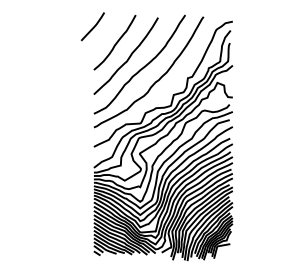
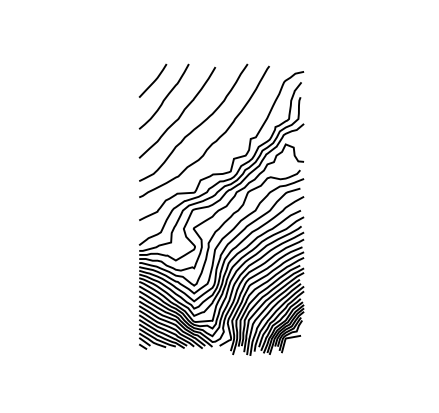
curve: (93, 27) -> (153, 81), moved

